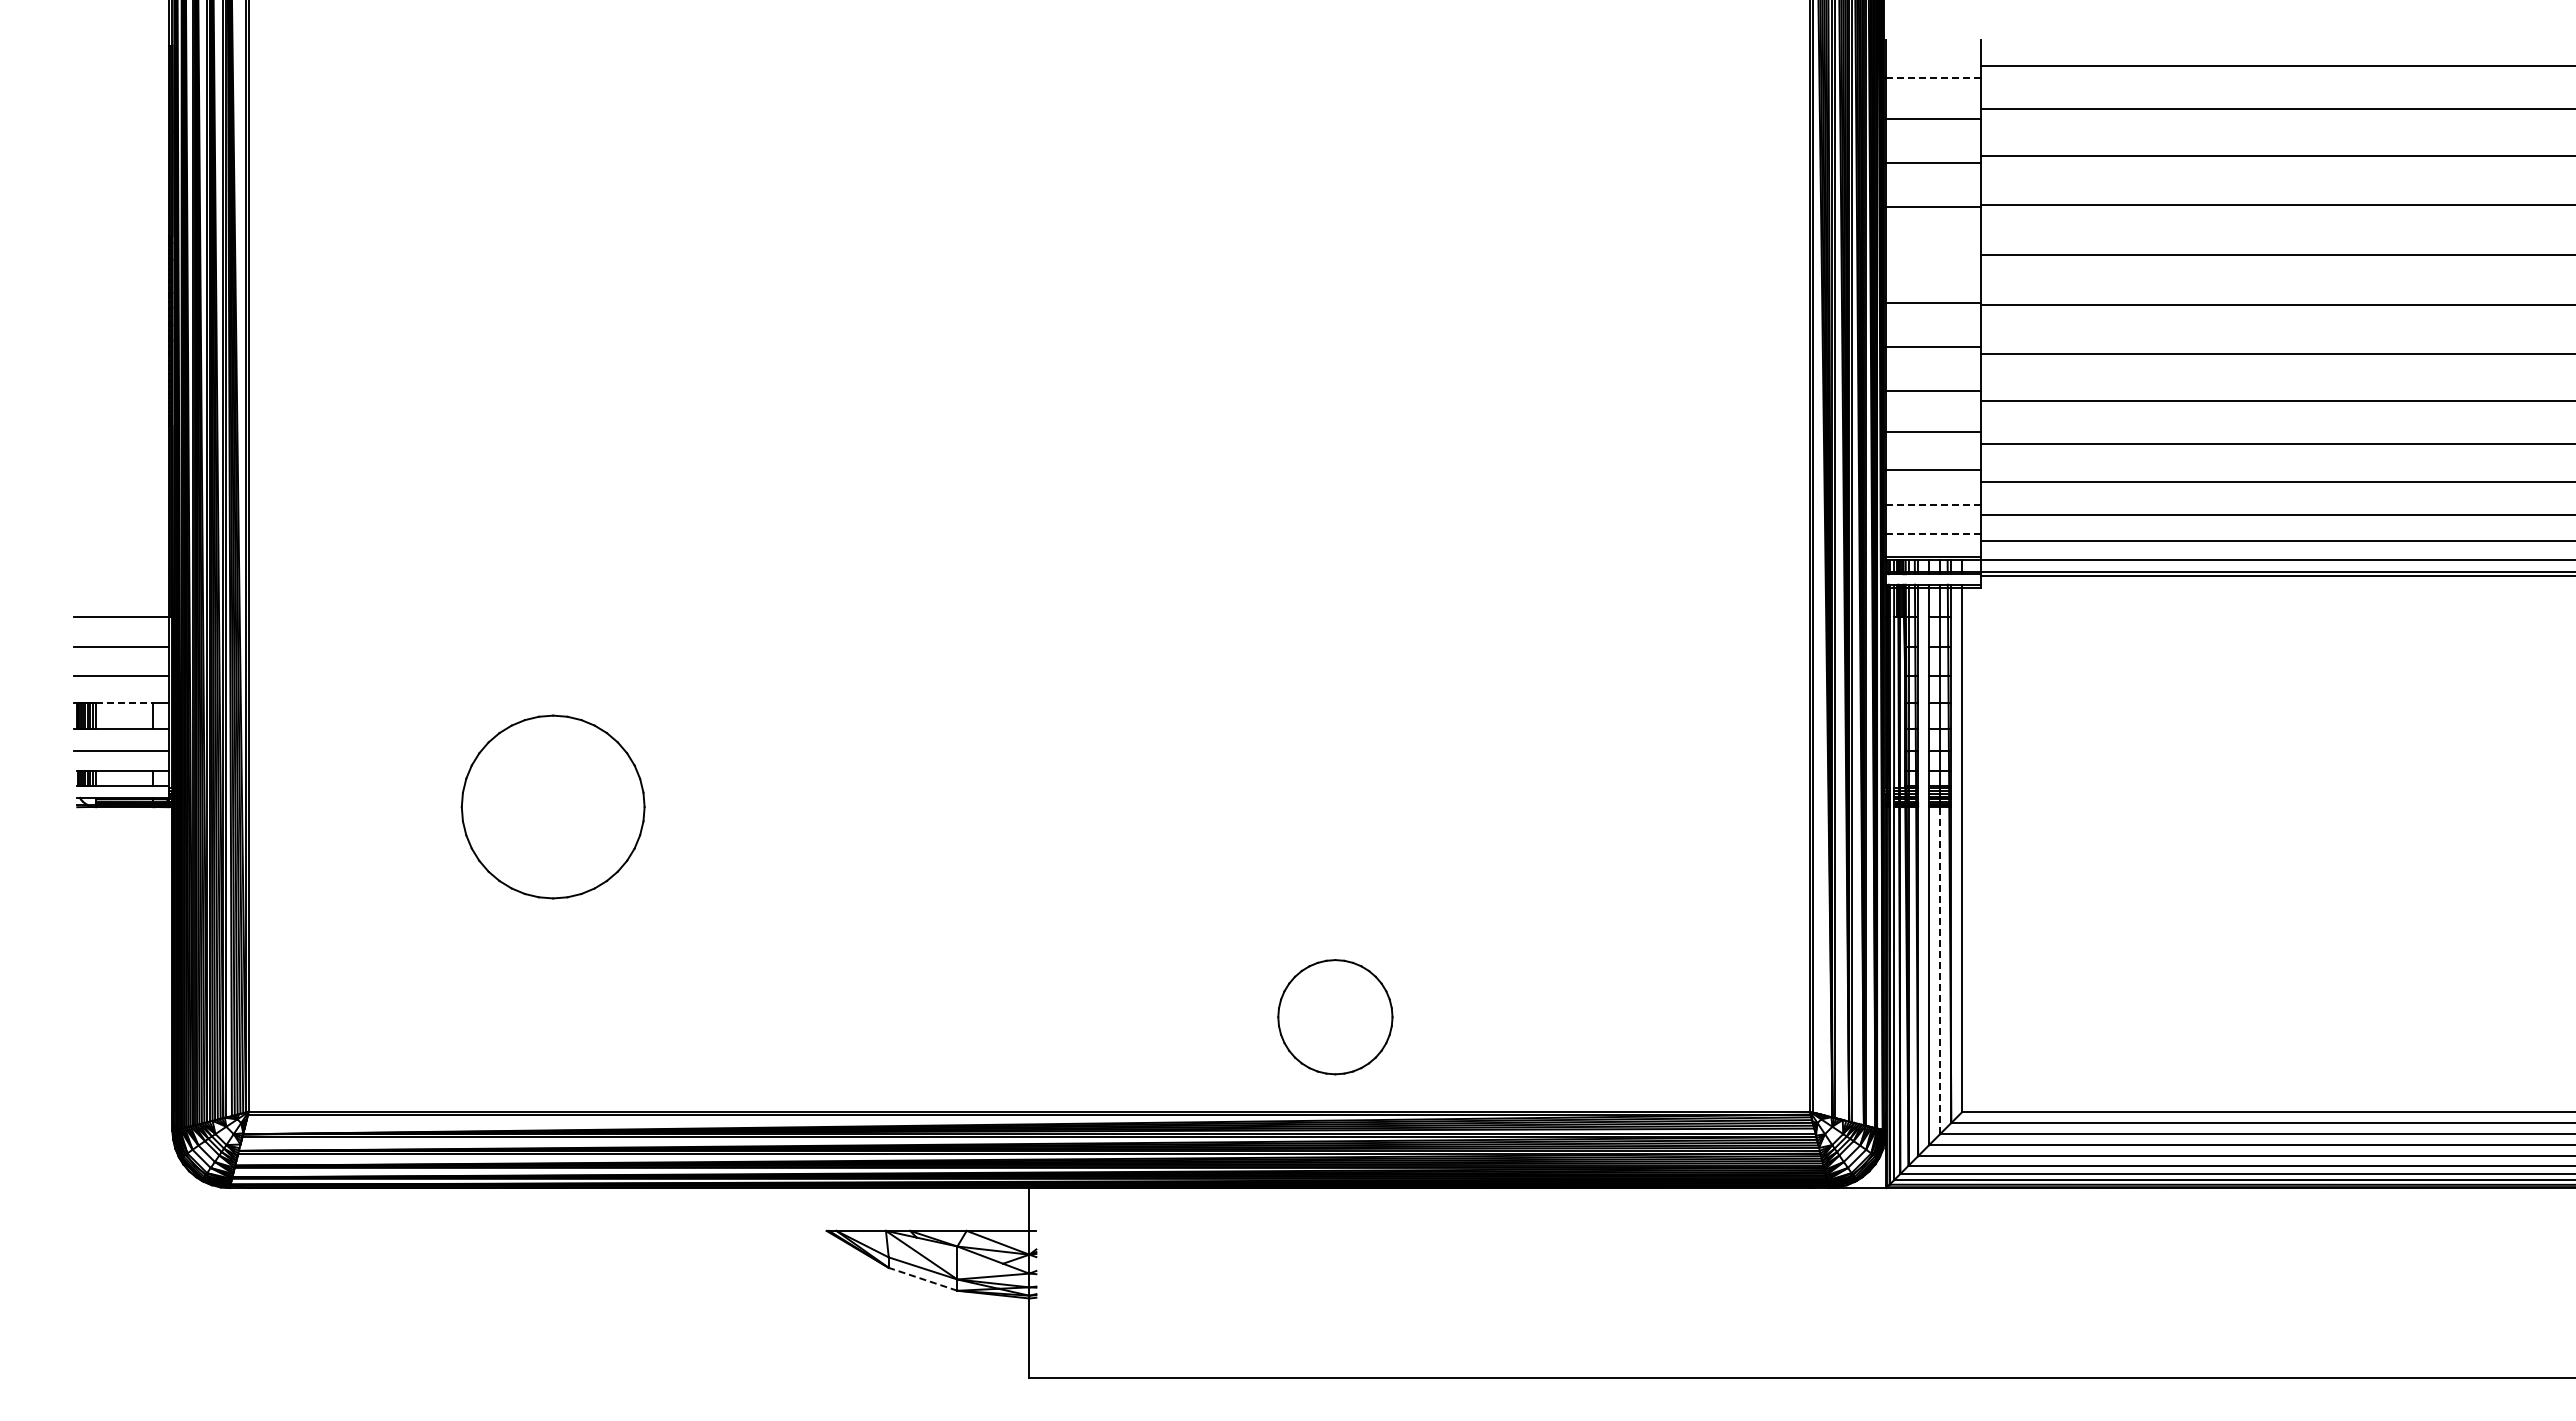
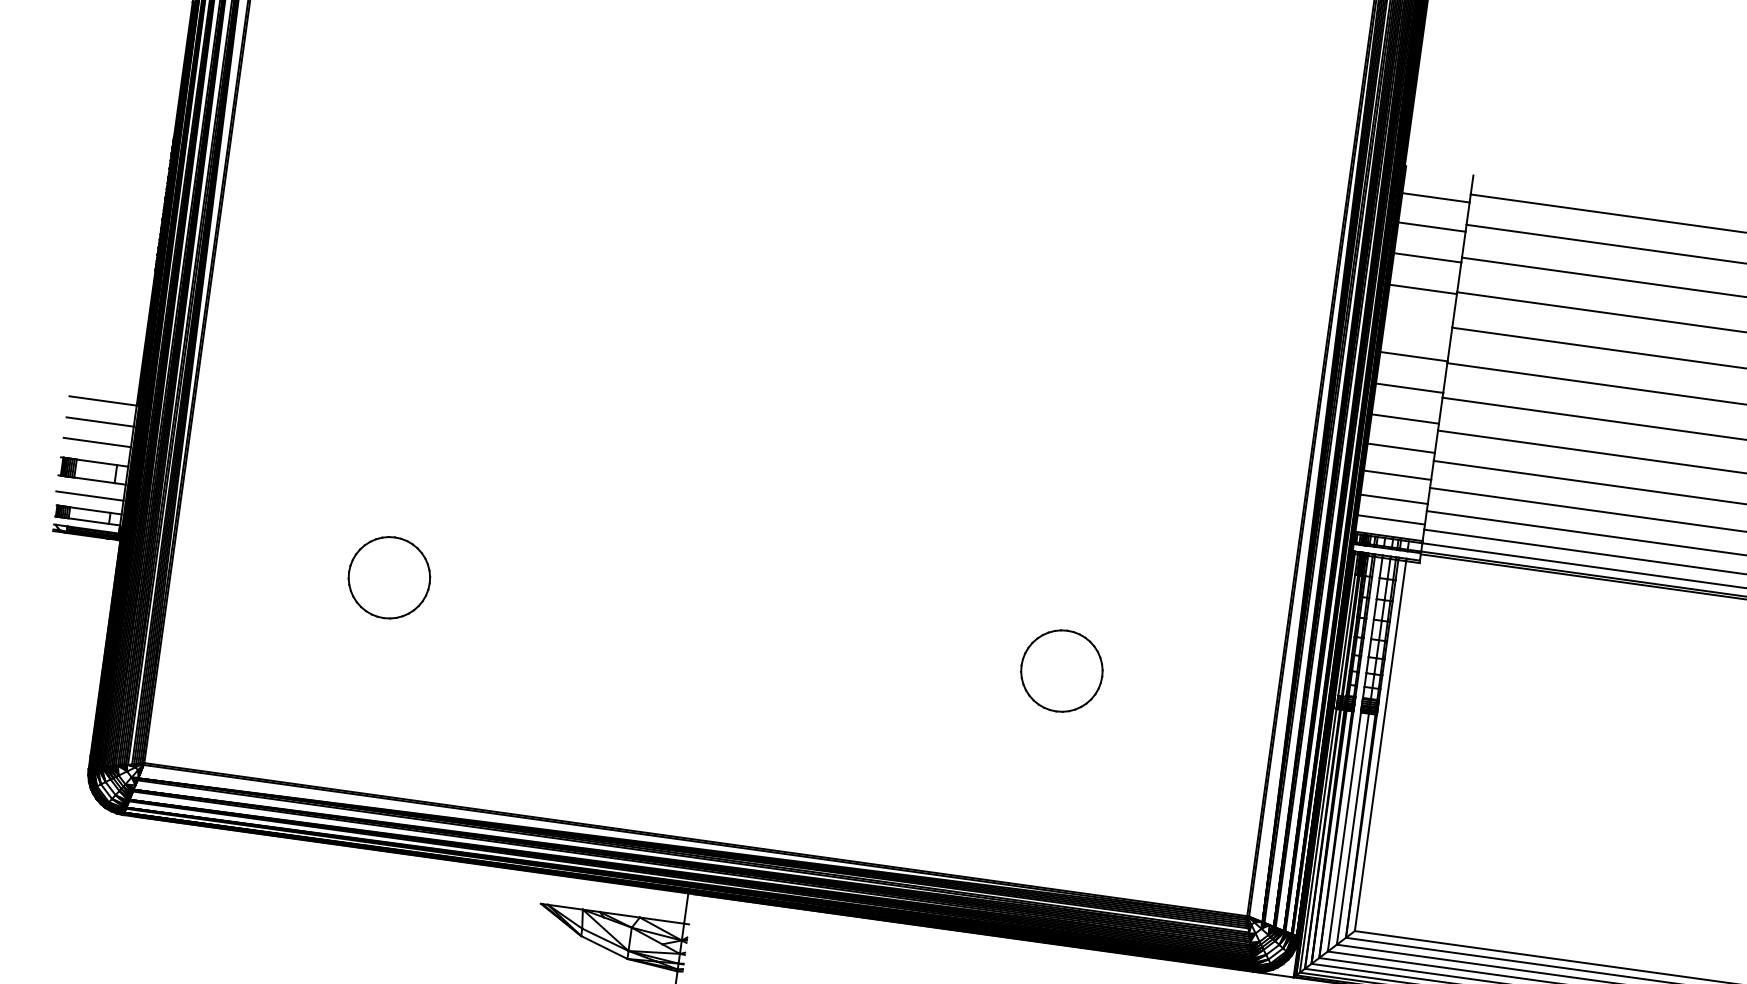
line: (1933, 77) -> (1435, 197), dashed -> solid
line: (1933, 504) -> (1393, 499), dashed -> solid
line: (1933, 533) -> (1391, 519), dashed -> solid
line: (124, 703) -> (96, 462), dashed -> solid
part: (553, 807) -> (389, 578), size x0.62
line: (1940, 970) -> (1353, 829), dashed -> solid
part: (1335, 1017) -> (1061, 671), moved
line: (922, 1279) -> (603, 947), dashed -> solid

